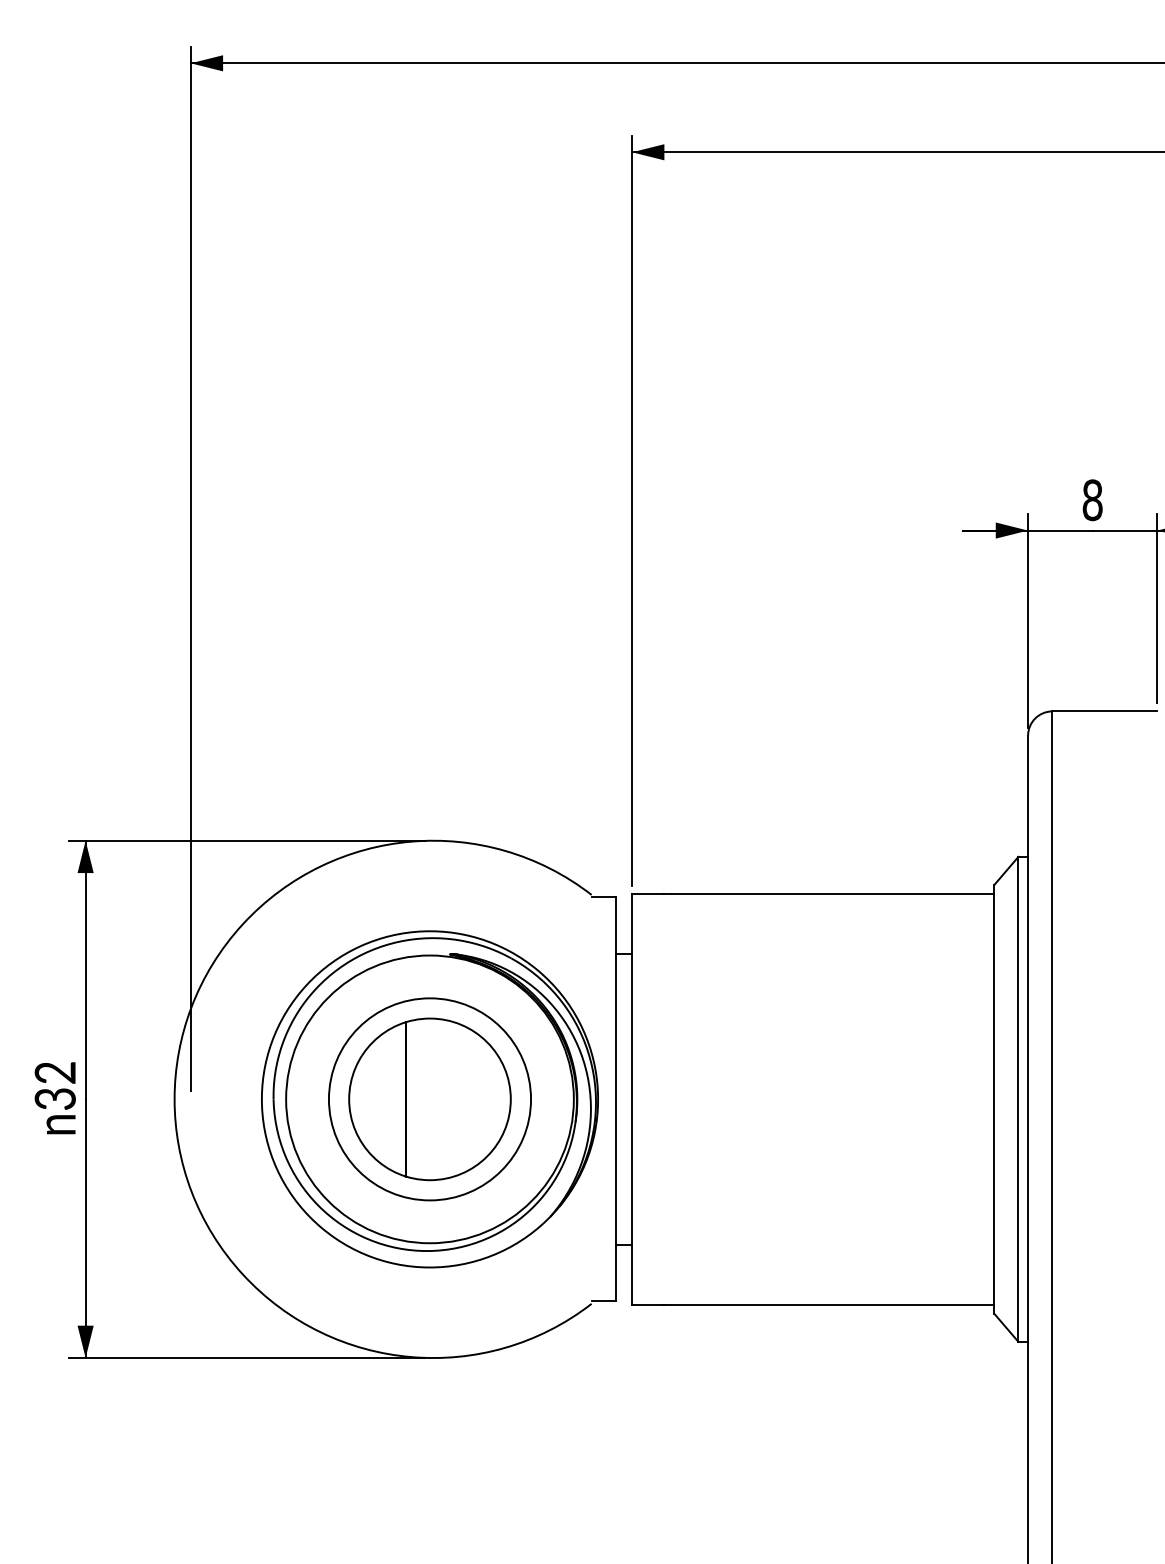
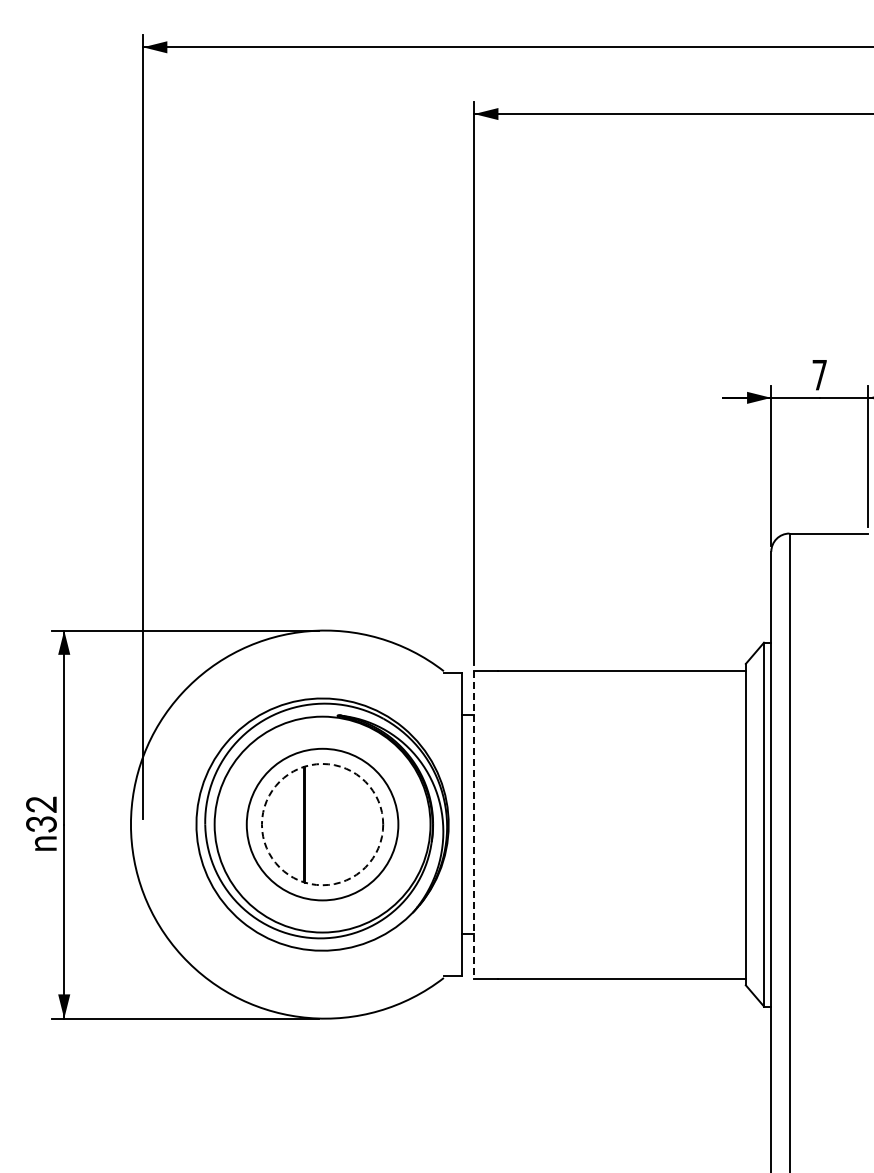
text: (1092, 499) -> (819, 374), 8 -> 7
circle: (429, 1099) -> (322, 824), solid -> dashed
line: (632, 1100) -> (474, 825), solid -> dashed

